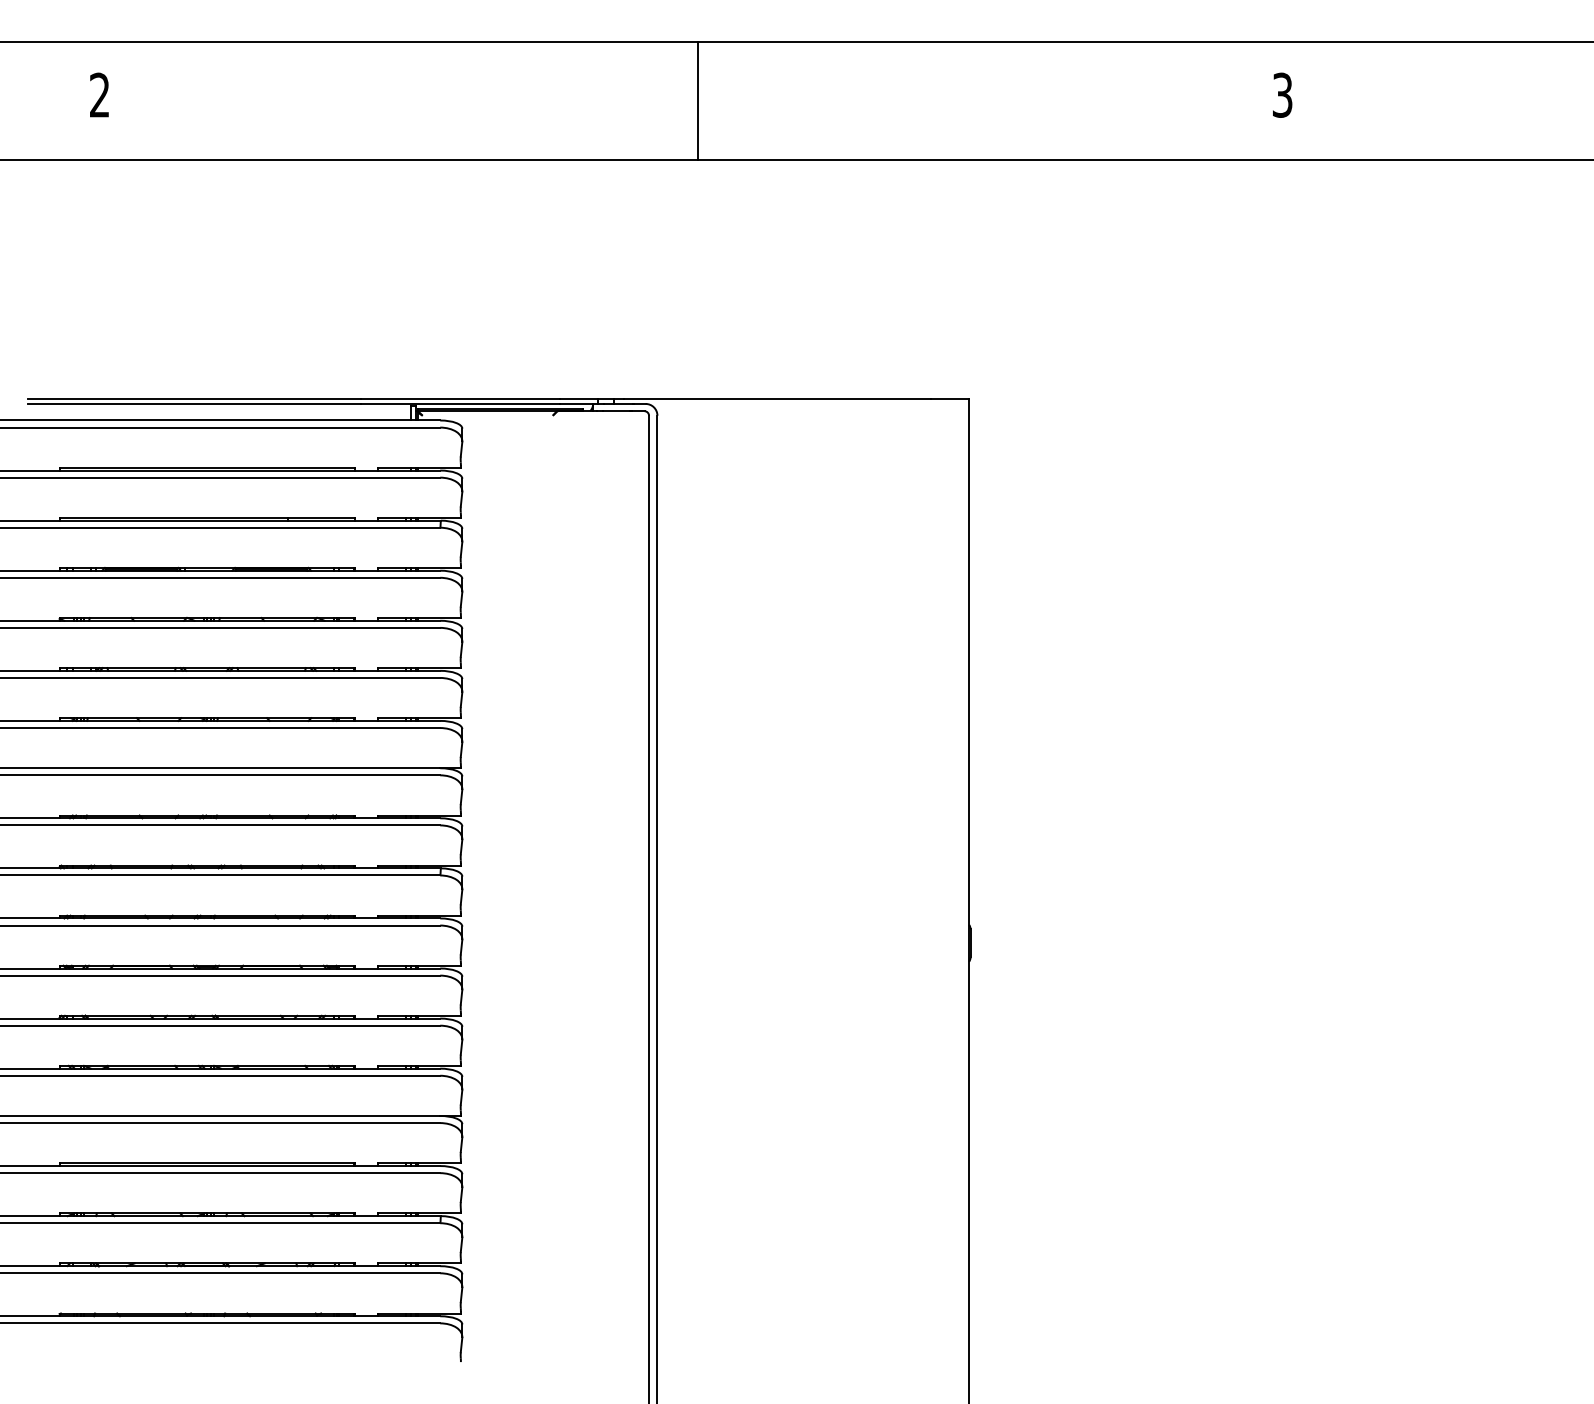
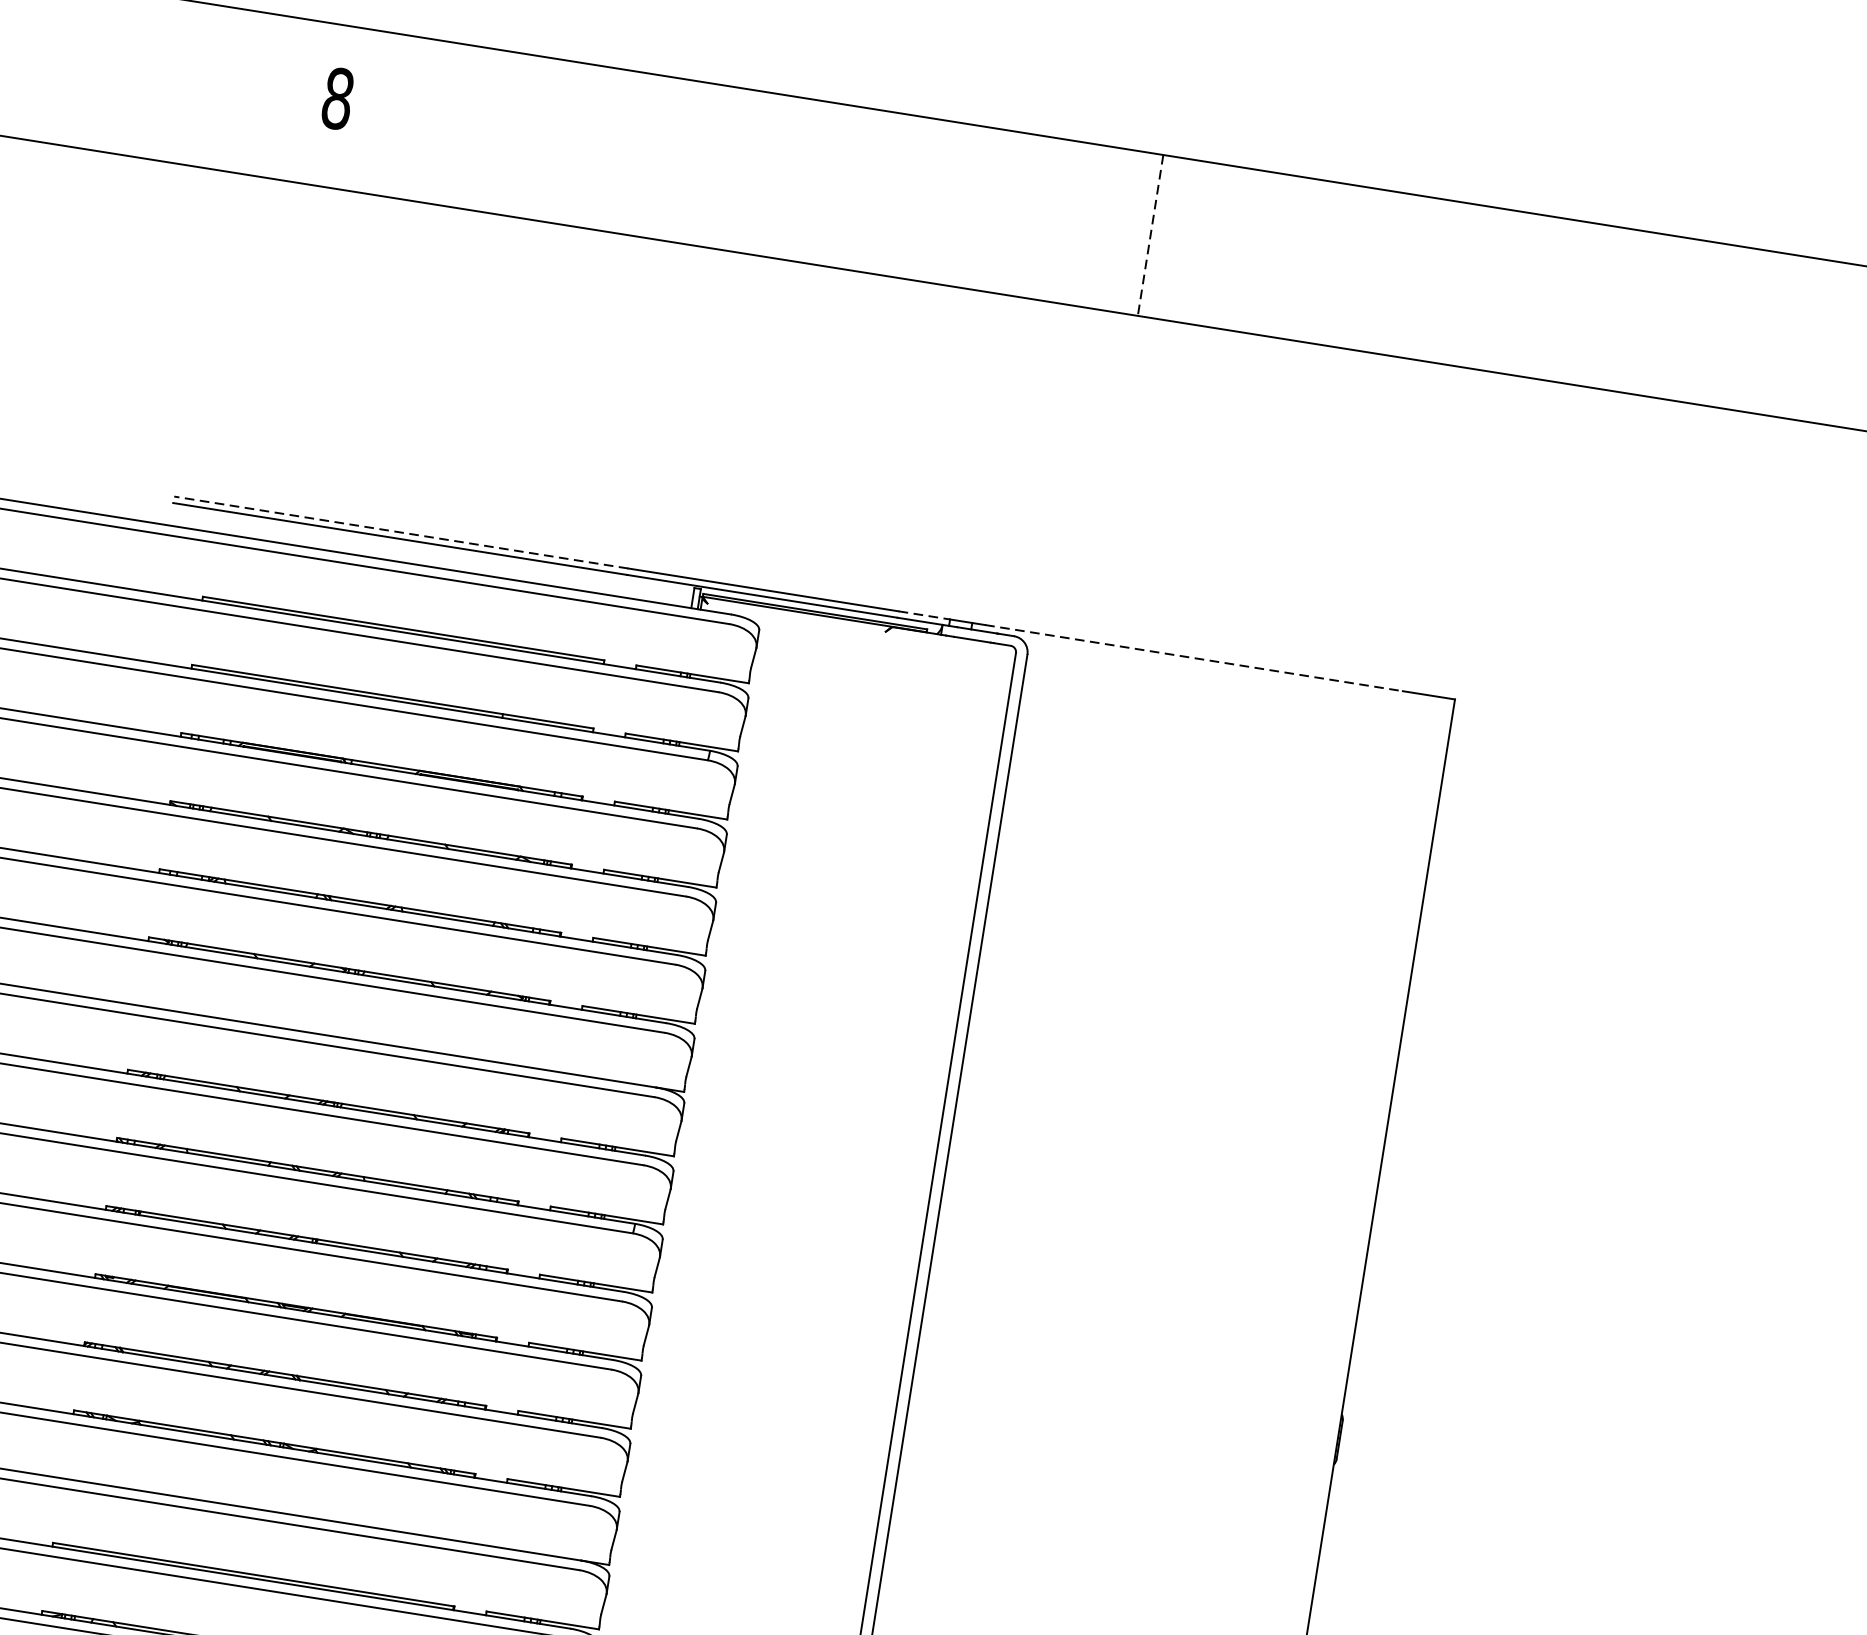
text: (99, 94) -> (337, 97), 2 -> 8
line: (698, 101) -> (1150, 236), solid -> dashed
line: (194, 399) -> (401, 532), solid -> dashed
line: (579, 399) -> (924, 615), solid -> dashed
line: (777, 399) -> (1194, 658), solid -> dashed

